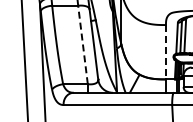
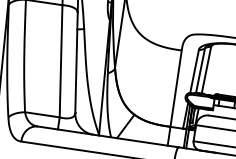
line: (83, 44) -> (61, 60), dashed -> solid
line: (165, 52) -> (175, 88), dashed -> solid

